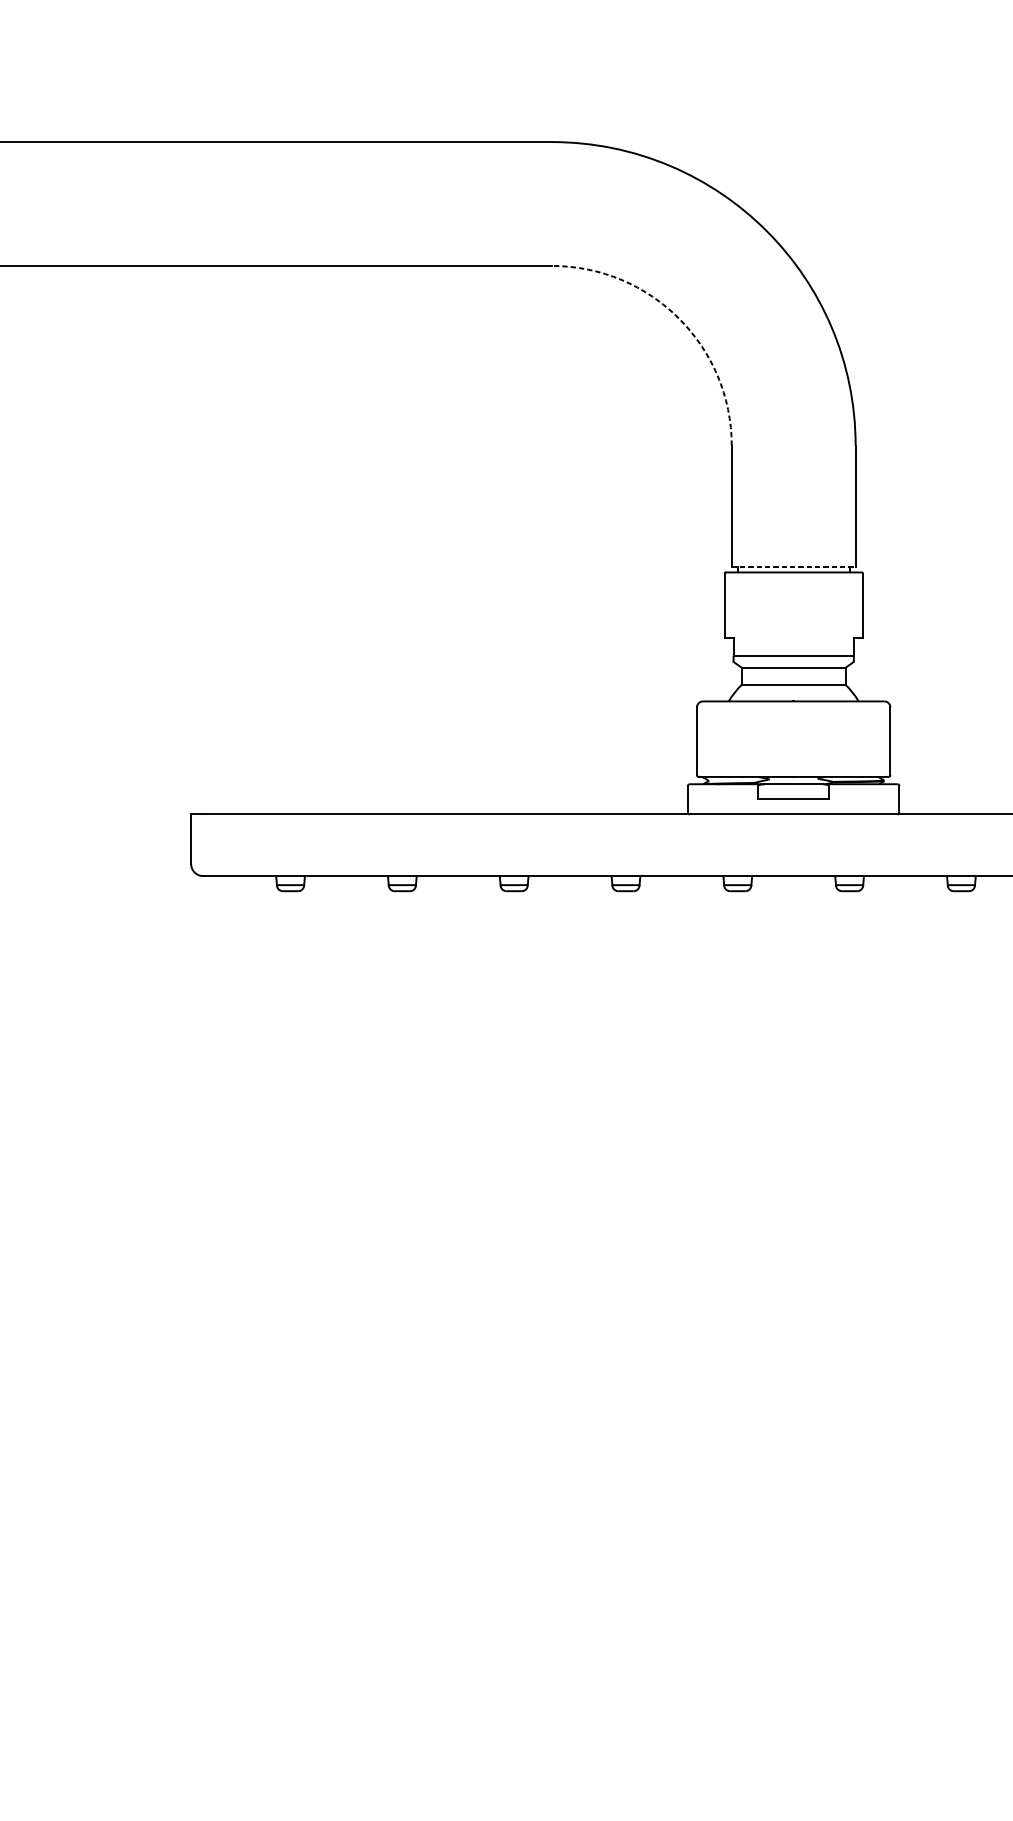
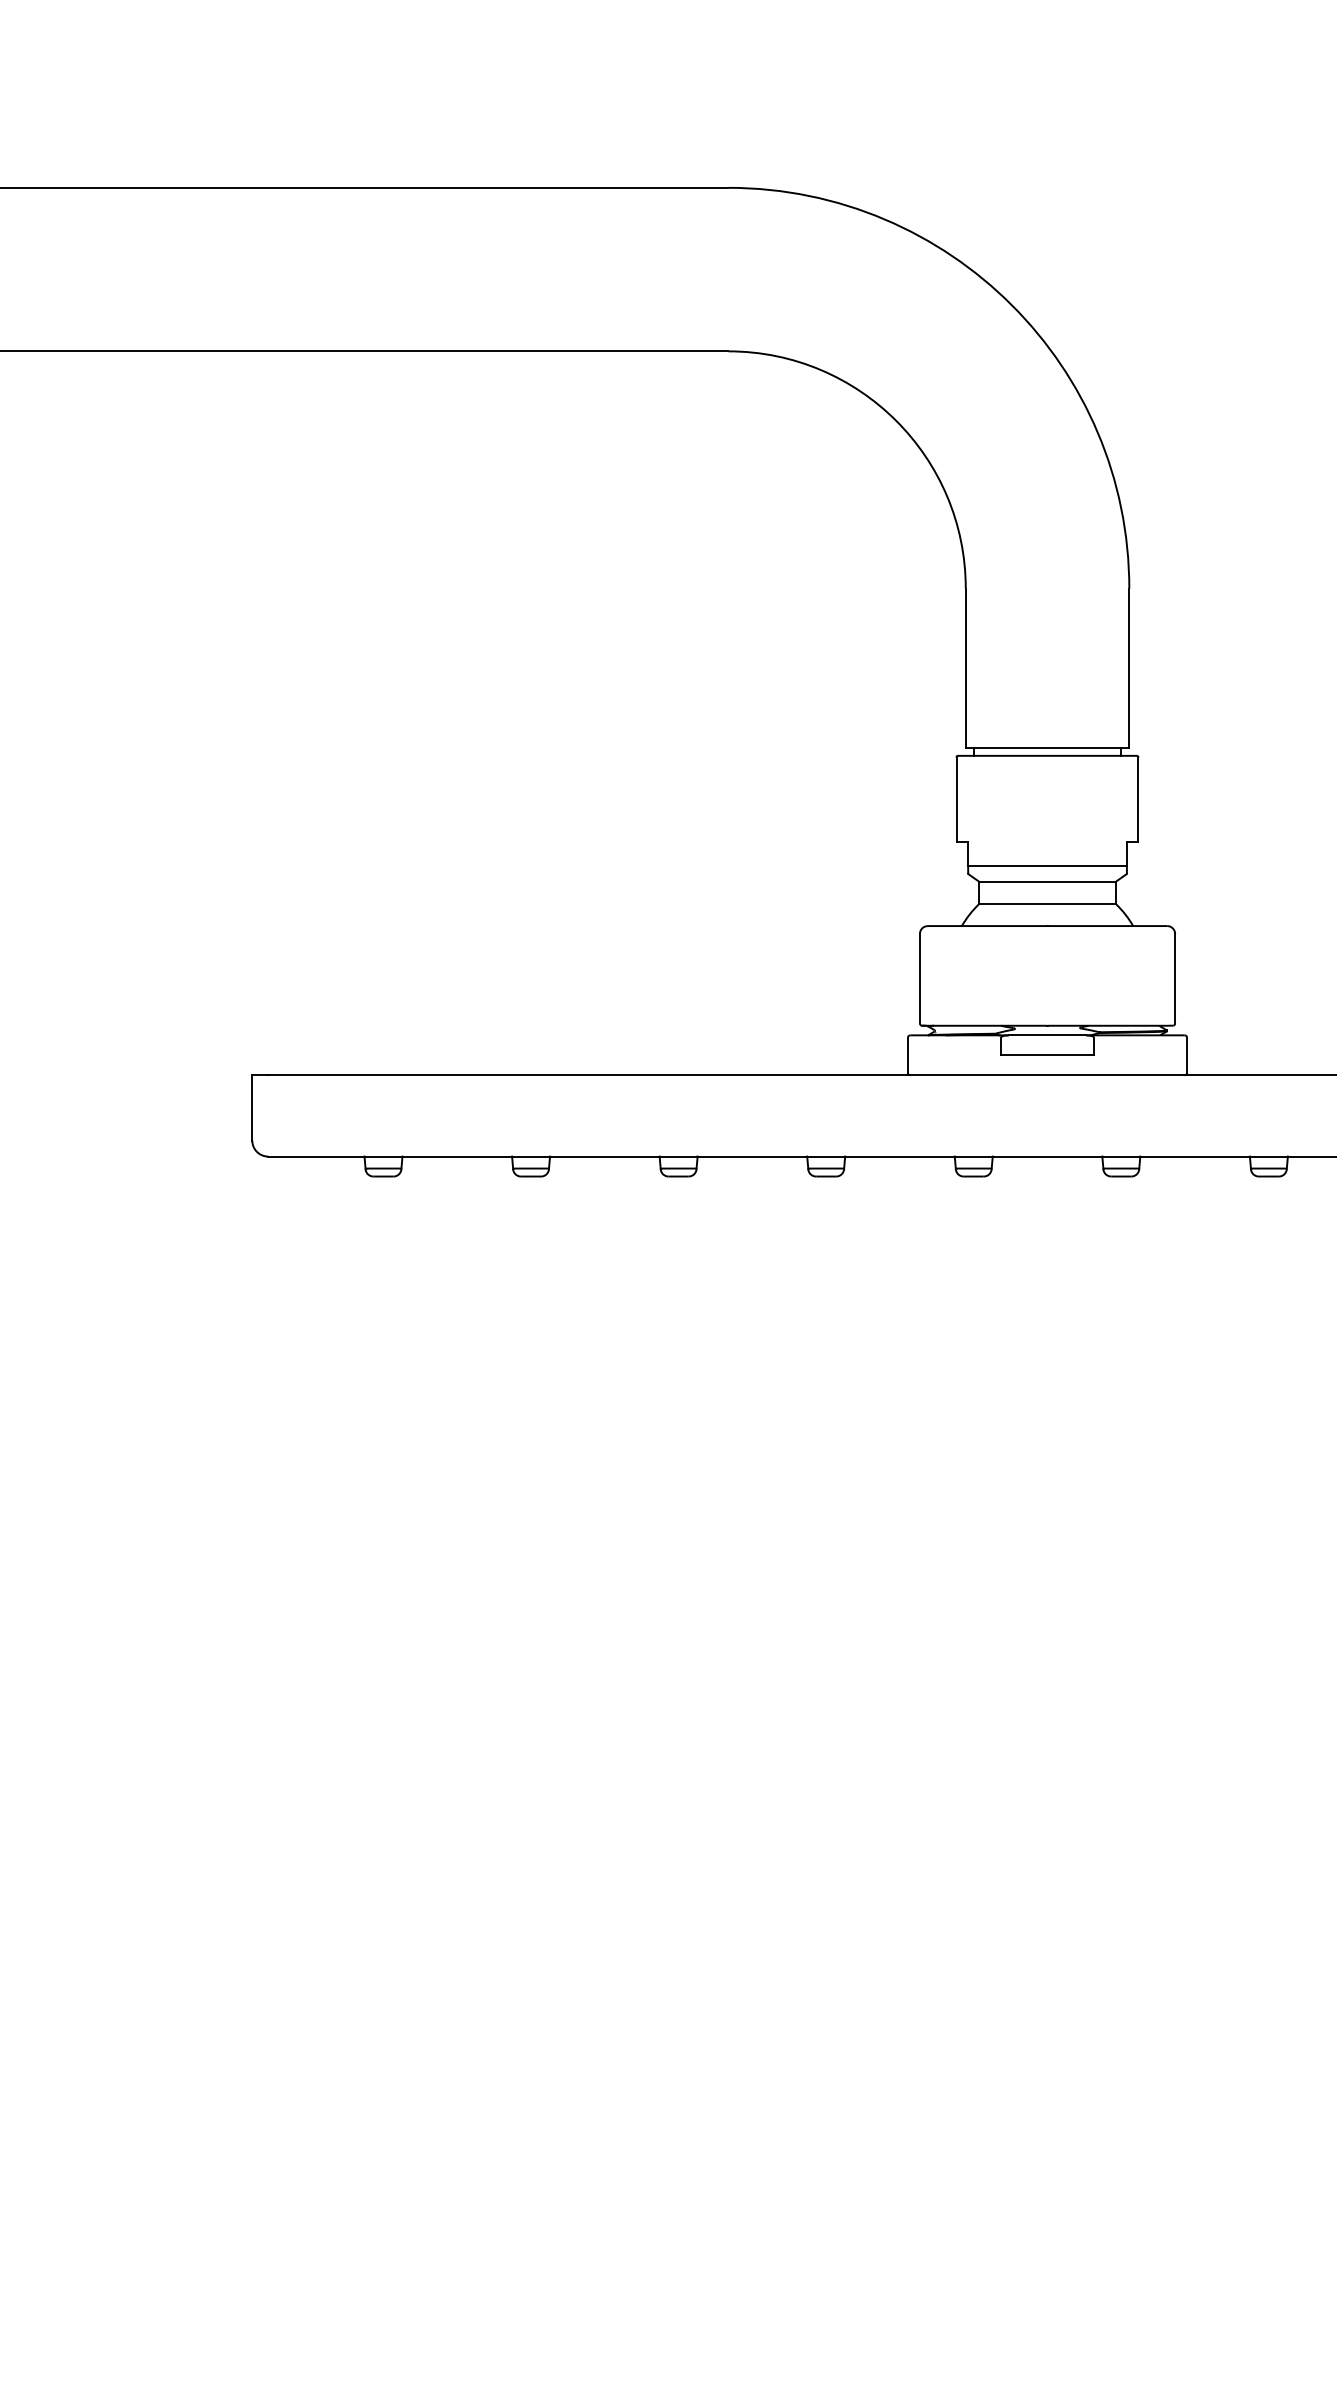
arc: (679, 318) -> (896, 420), dashed -> solid
line: (793, 566) -> (1047, 748), dashed -> solid

